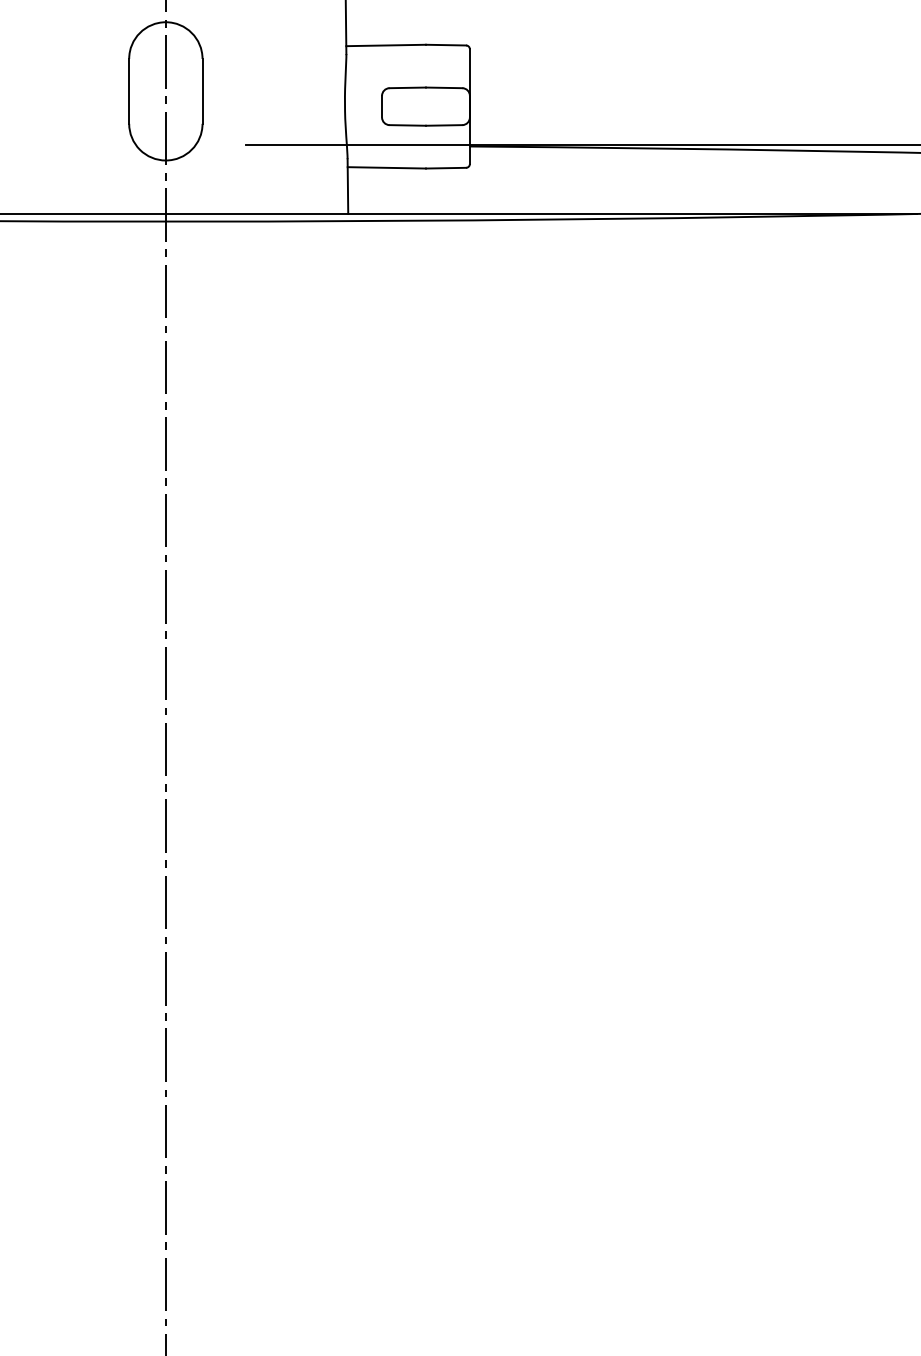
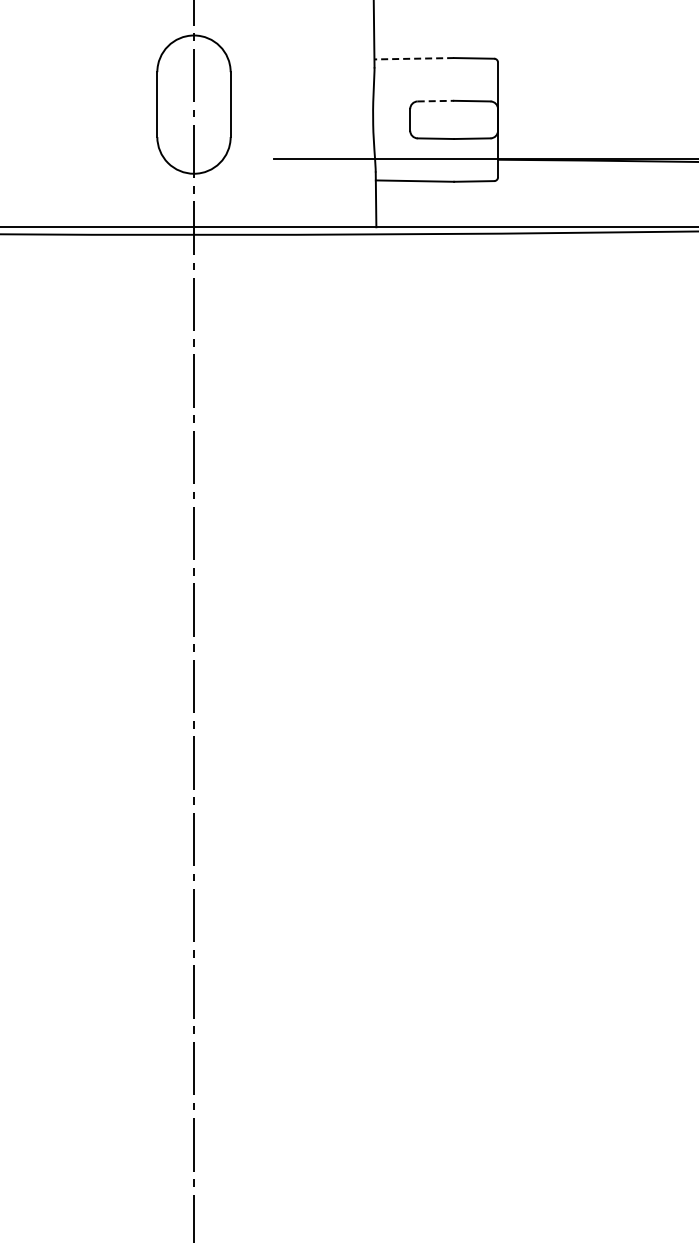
line: (386, 45) -> (414, 58), solid -> dashed
line: (408, 87) -> (436, 100), solid -> dashed

